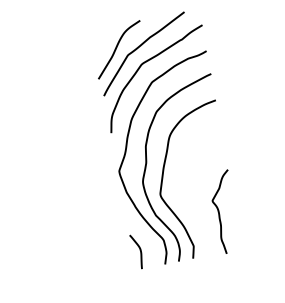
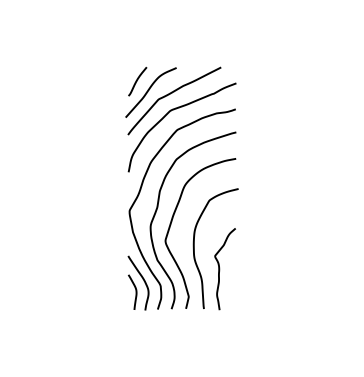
curve: (103, 41) -> (137, 81), added
curve: (190, 197) -> (194, 248), added
curve: (144, 237) -> (142, 279), added

